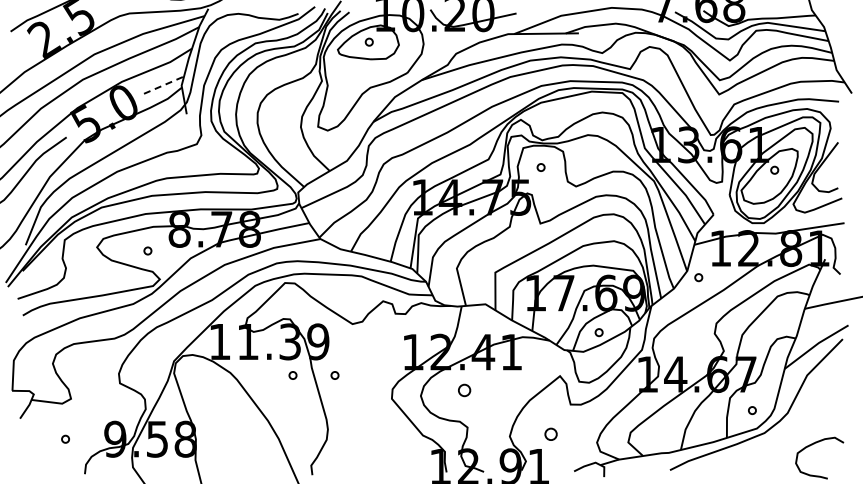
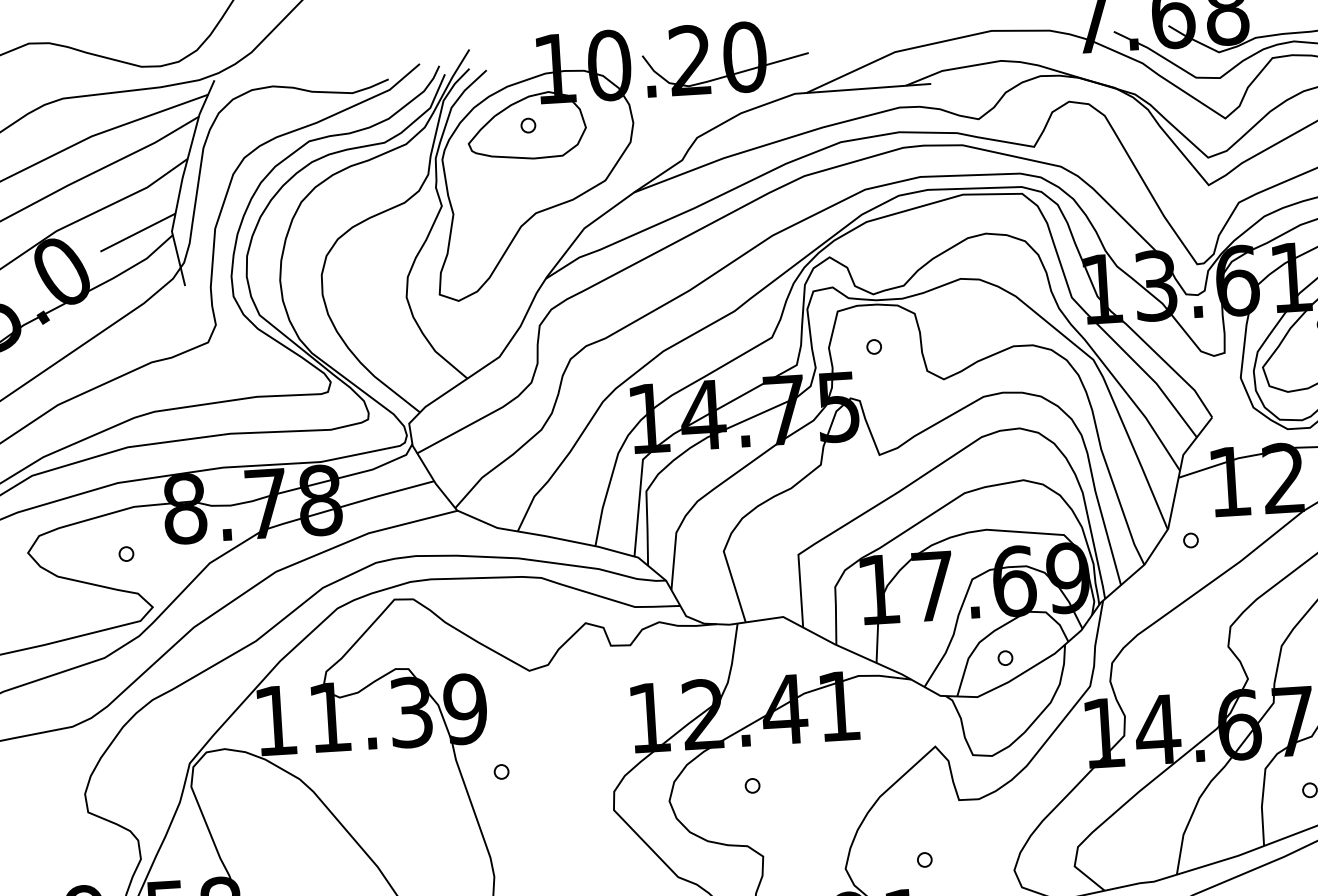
line: (164, 85) -> (138, 233), dashed -> solid
part: (292, 375) -> (419, 776), removed
part: (463, 390) -> (750, 785), size x0.62
part: (550, 434) -> (923, 860), size x0.62

